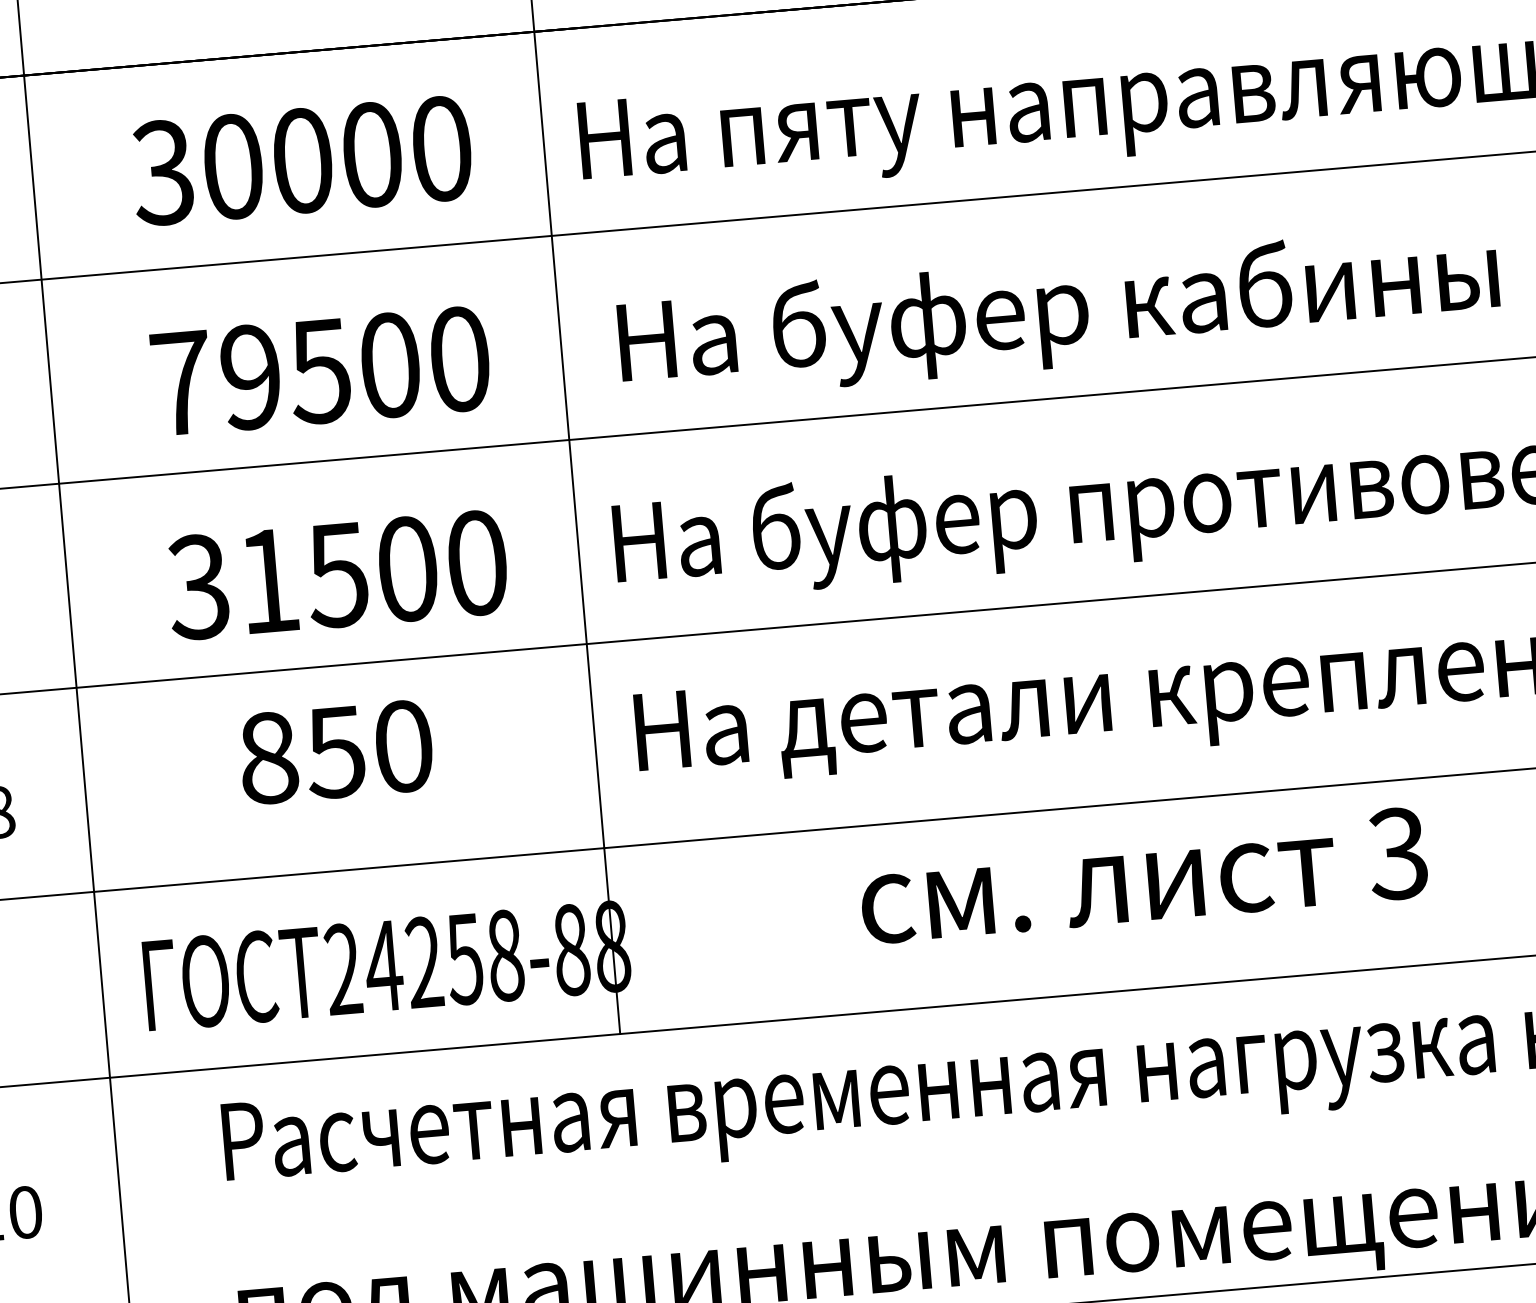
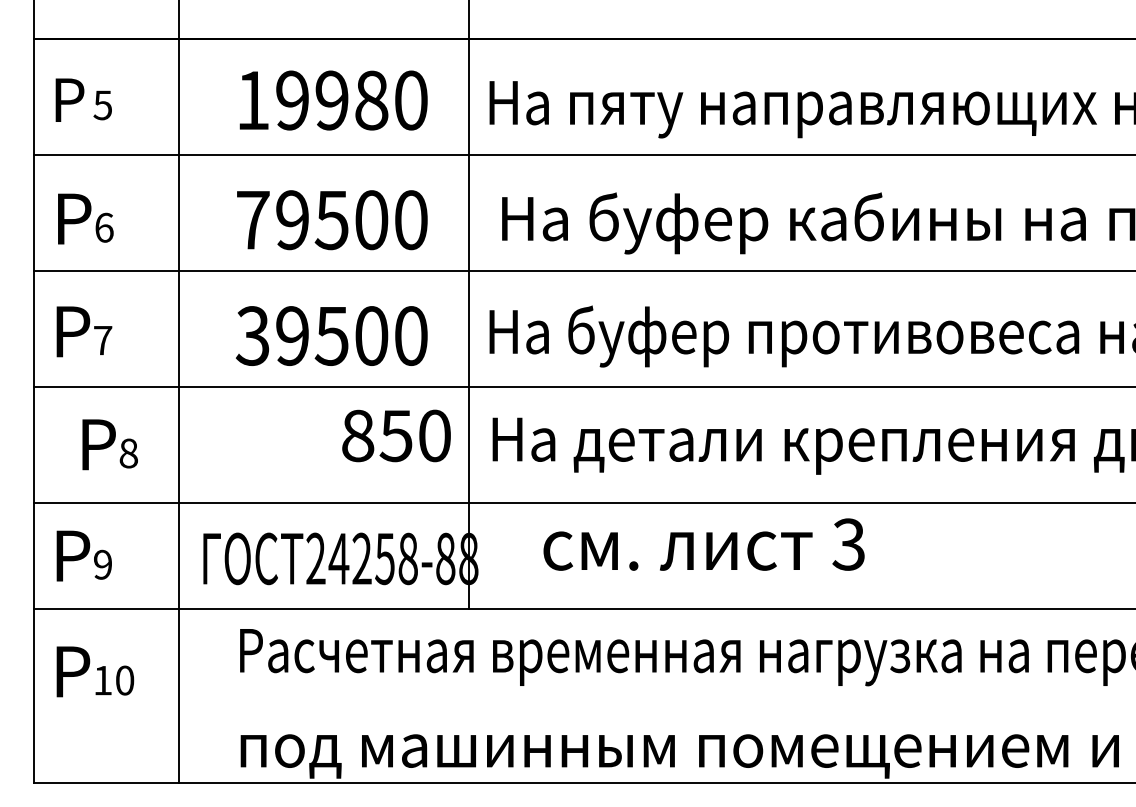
text: (266, 163) -> (311, 100), 30000 -> 19980
text: (268, 580) -> (292, 335), 31500 -> 39500
text: (336, 751) -> (396, 435), moved
text: (1142, 875) -> (703, 544), moved

